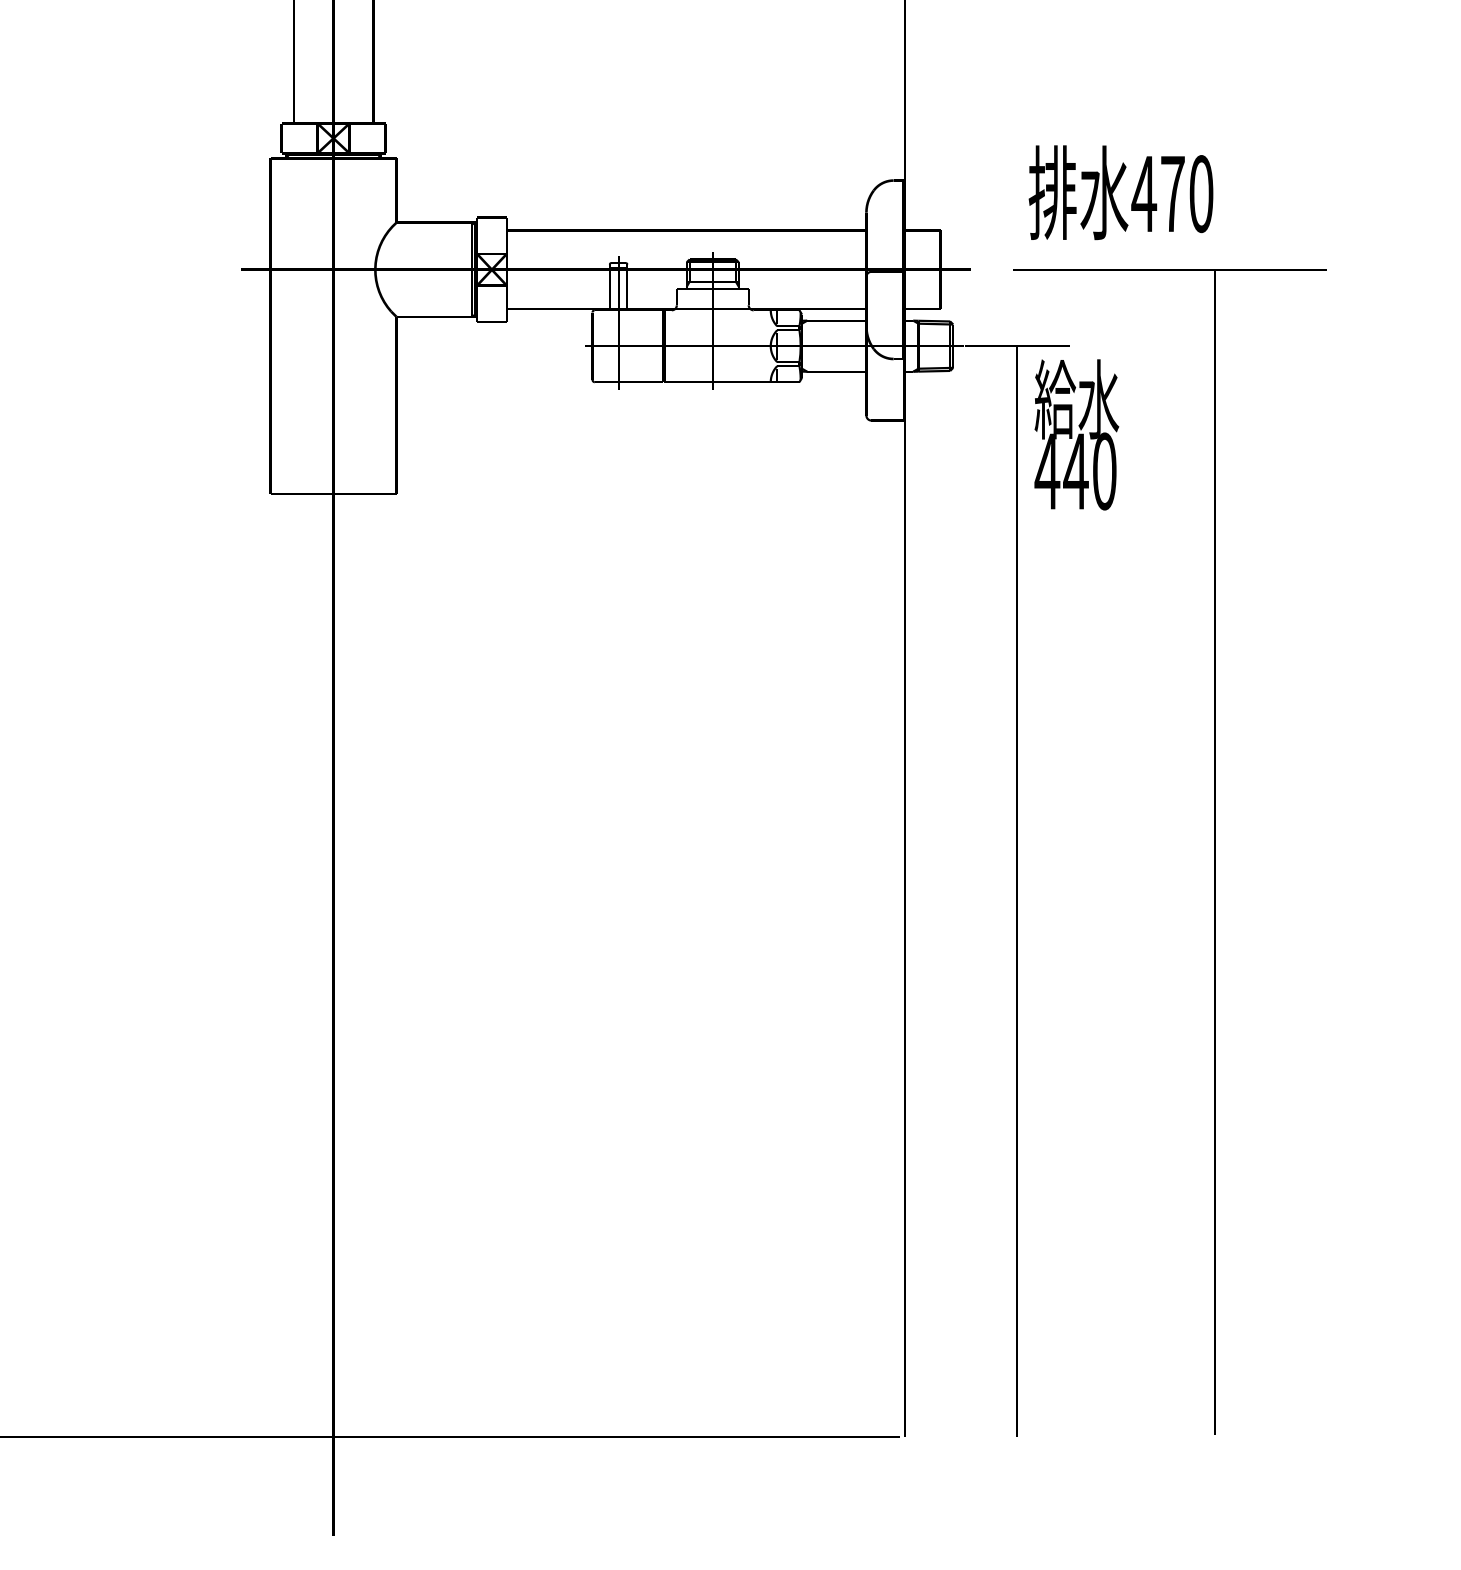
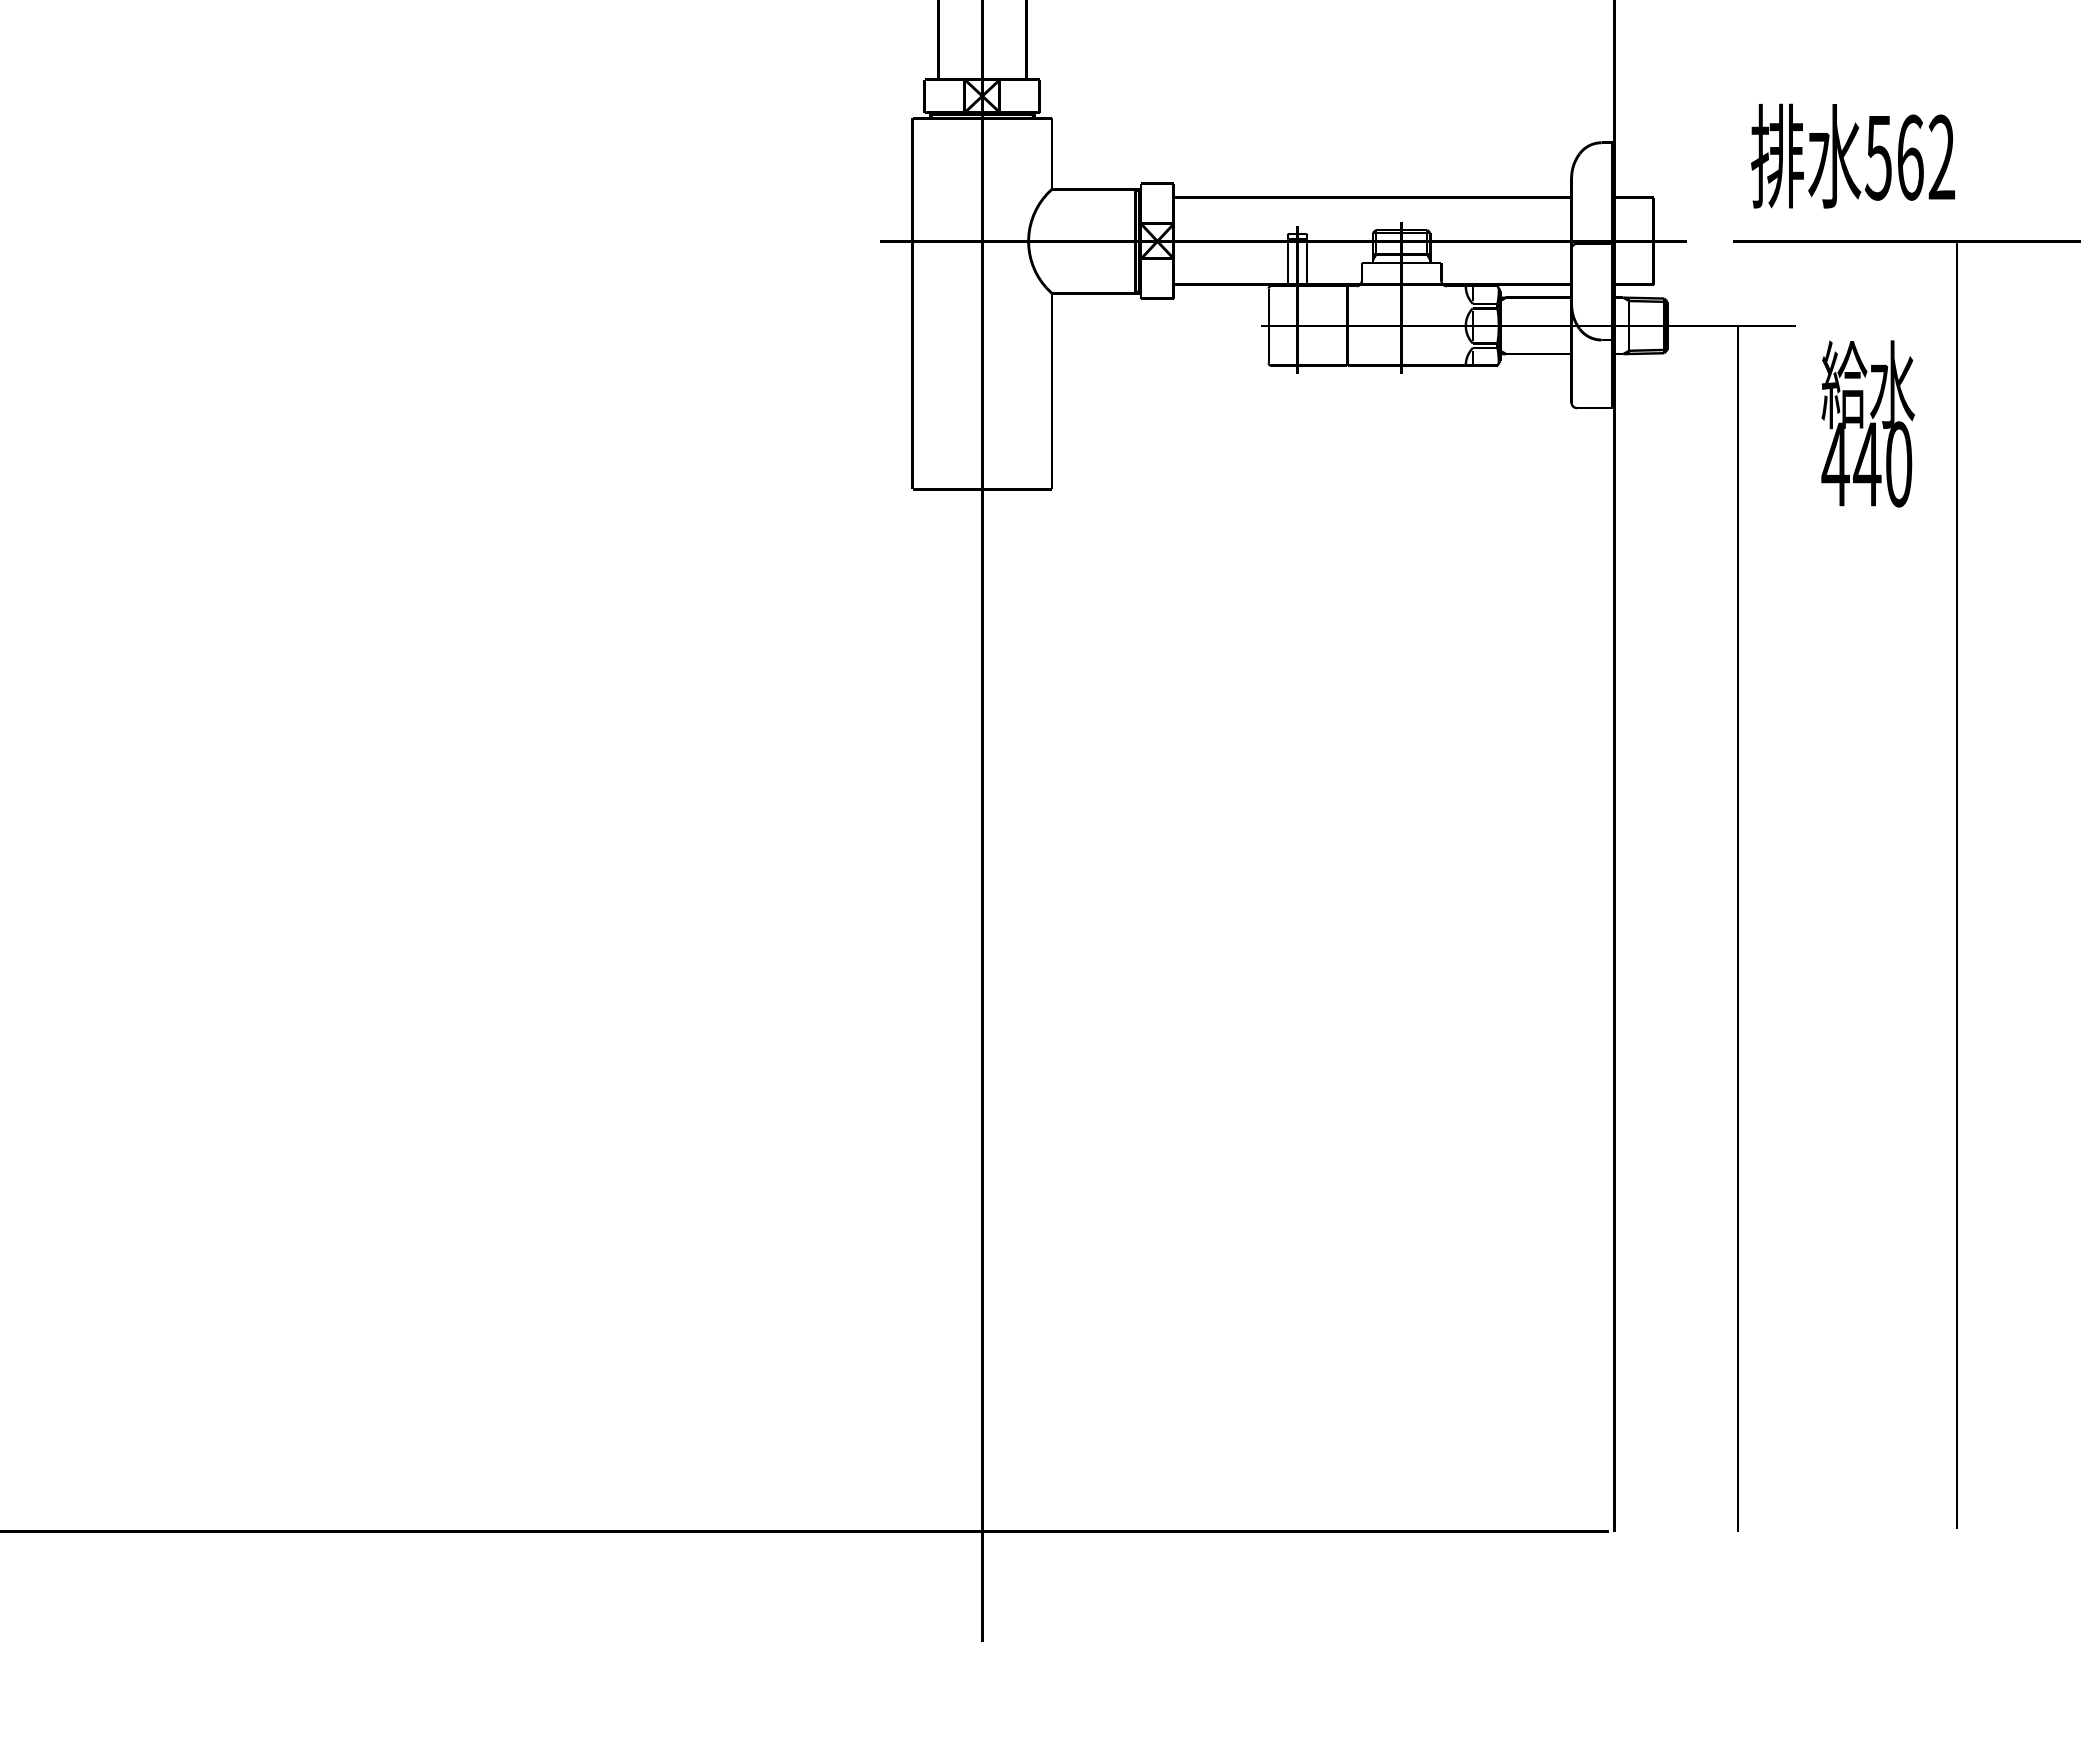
text: (1172, 193) -> (1909, 157), 470 -> 562
text: (1076, 434) -> (1867, 423), moved

